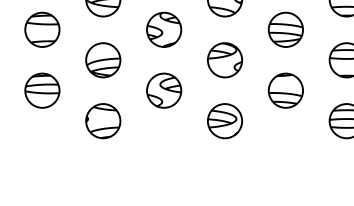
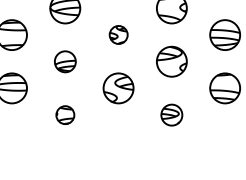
part: (164, 29) -> (118, 34), size x0.6
part: (103, 60) -> (65, 61), size x0.7
part: (103, 121) -> (65, 115), size x0.6
part: (224, 121) -> (171, 115), size x0.7

